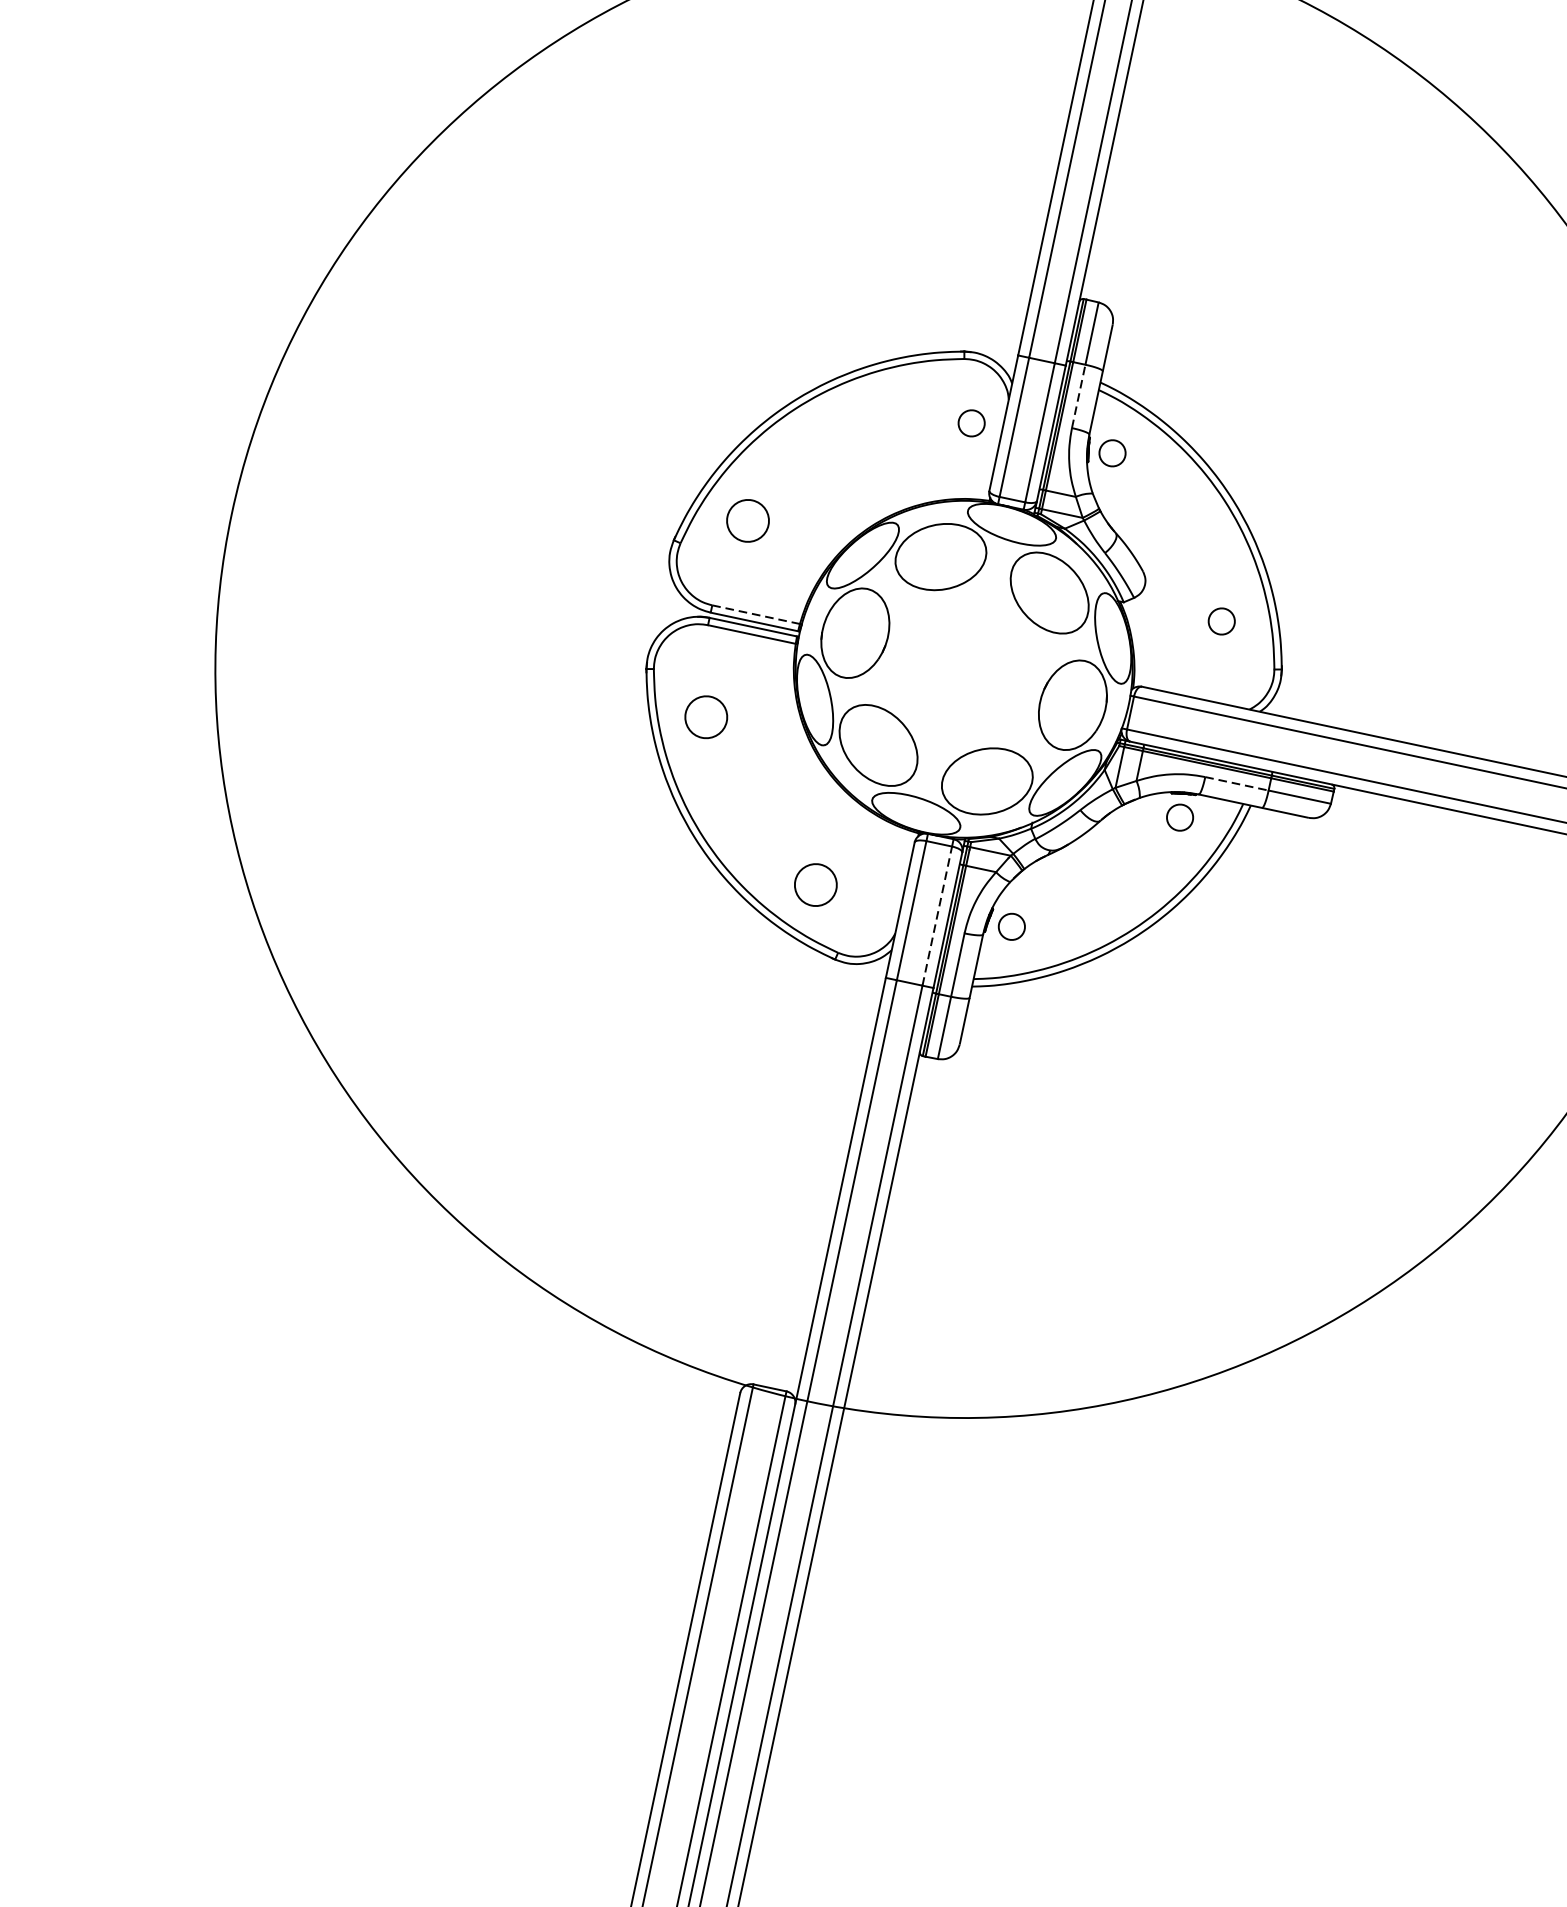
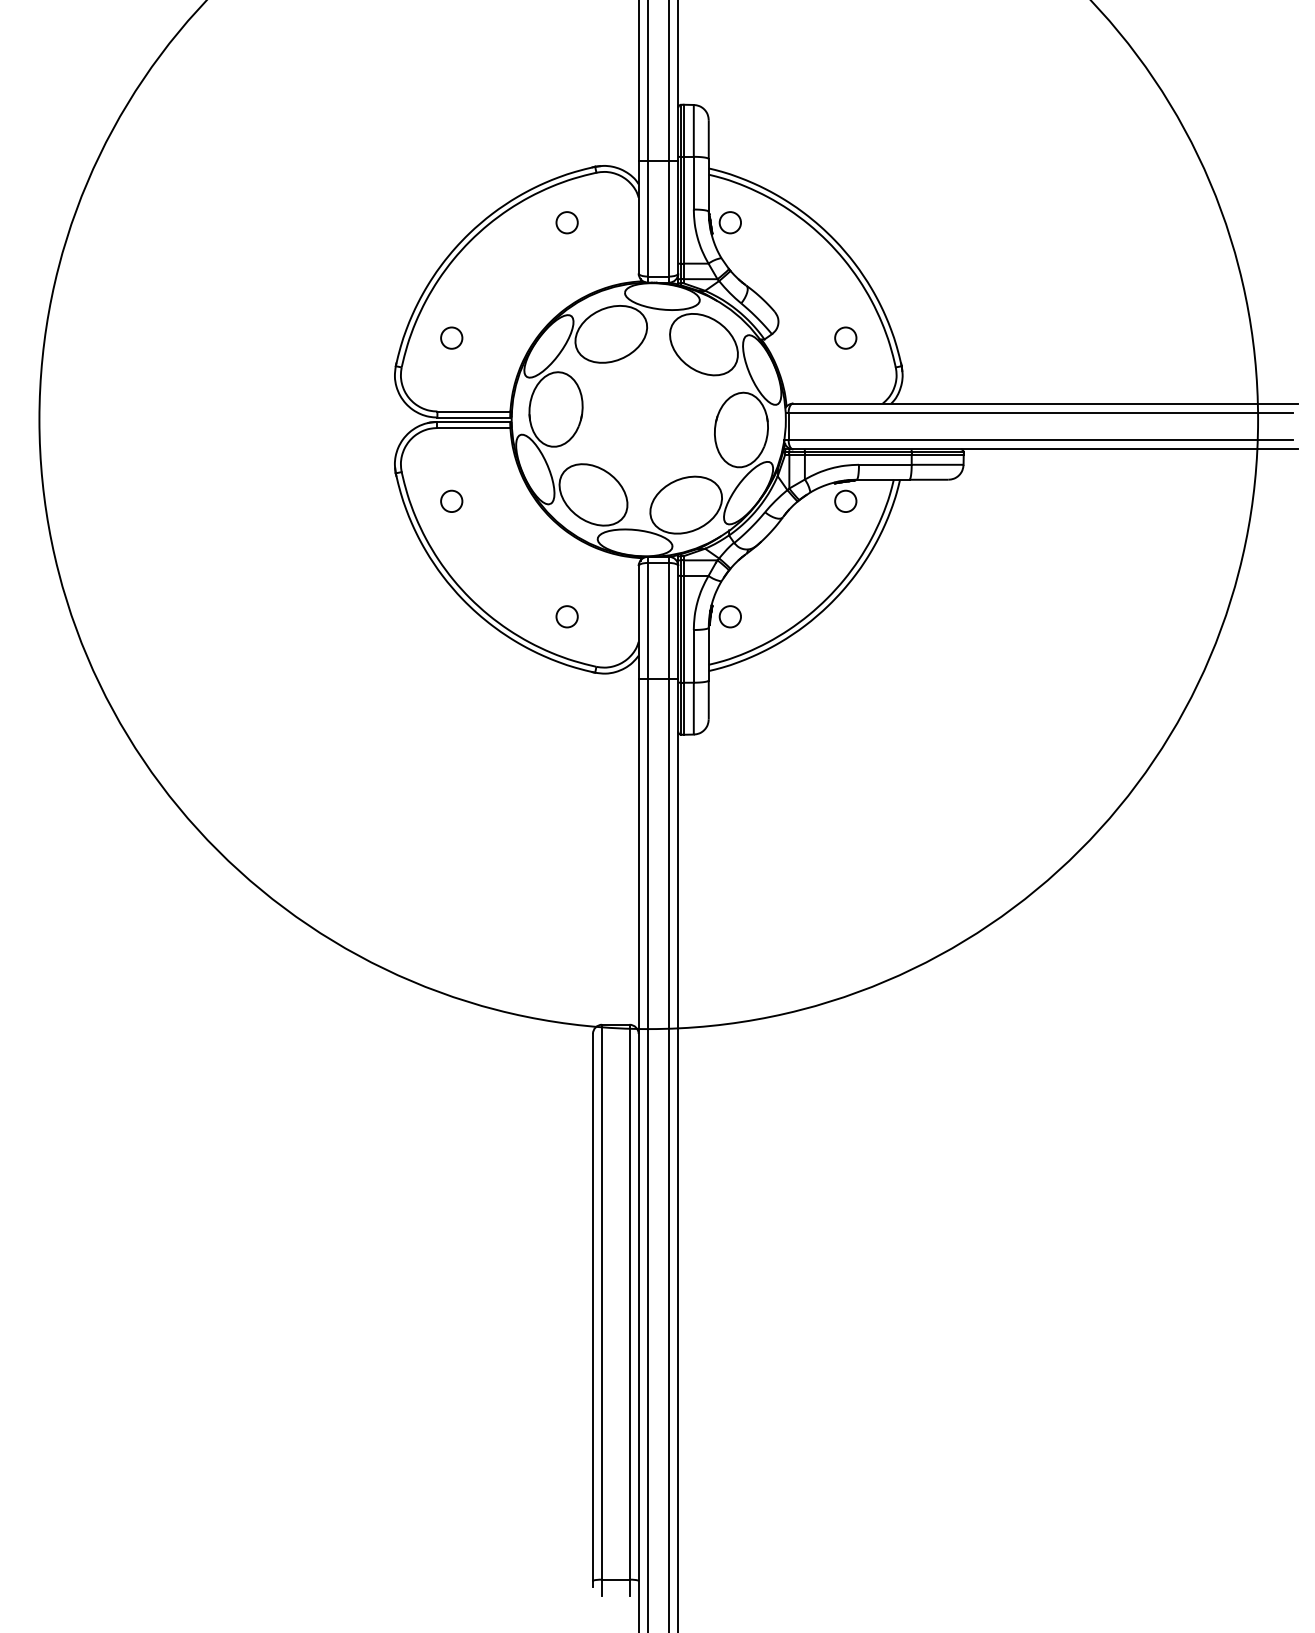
line: (1078, 395) -> (693, 182), dashed -> solid
circle: (970, 422) -> (566, 222), moved
circle: (748, 520) -> (451, 337), size x0.62
line: (756, 614) -> (474, 411), dashed -> solid
circle: (706, 715) -> (451, 500), size x0.62
line: (1237, 783) -> (885, 464), dashed -> solid
circle: (815, 884) -> (566, 616), size x0.62
line: (937, 915) -> (669, 620), dashed -> solid

